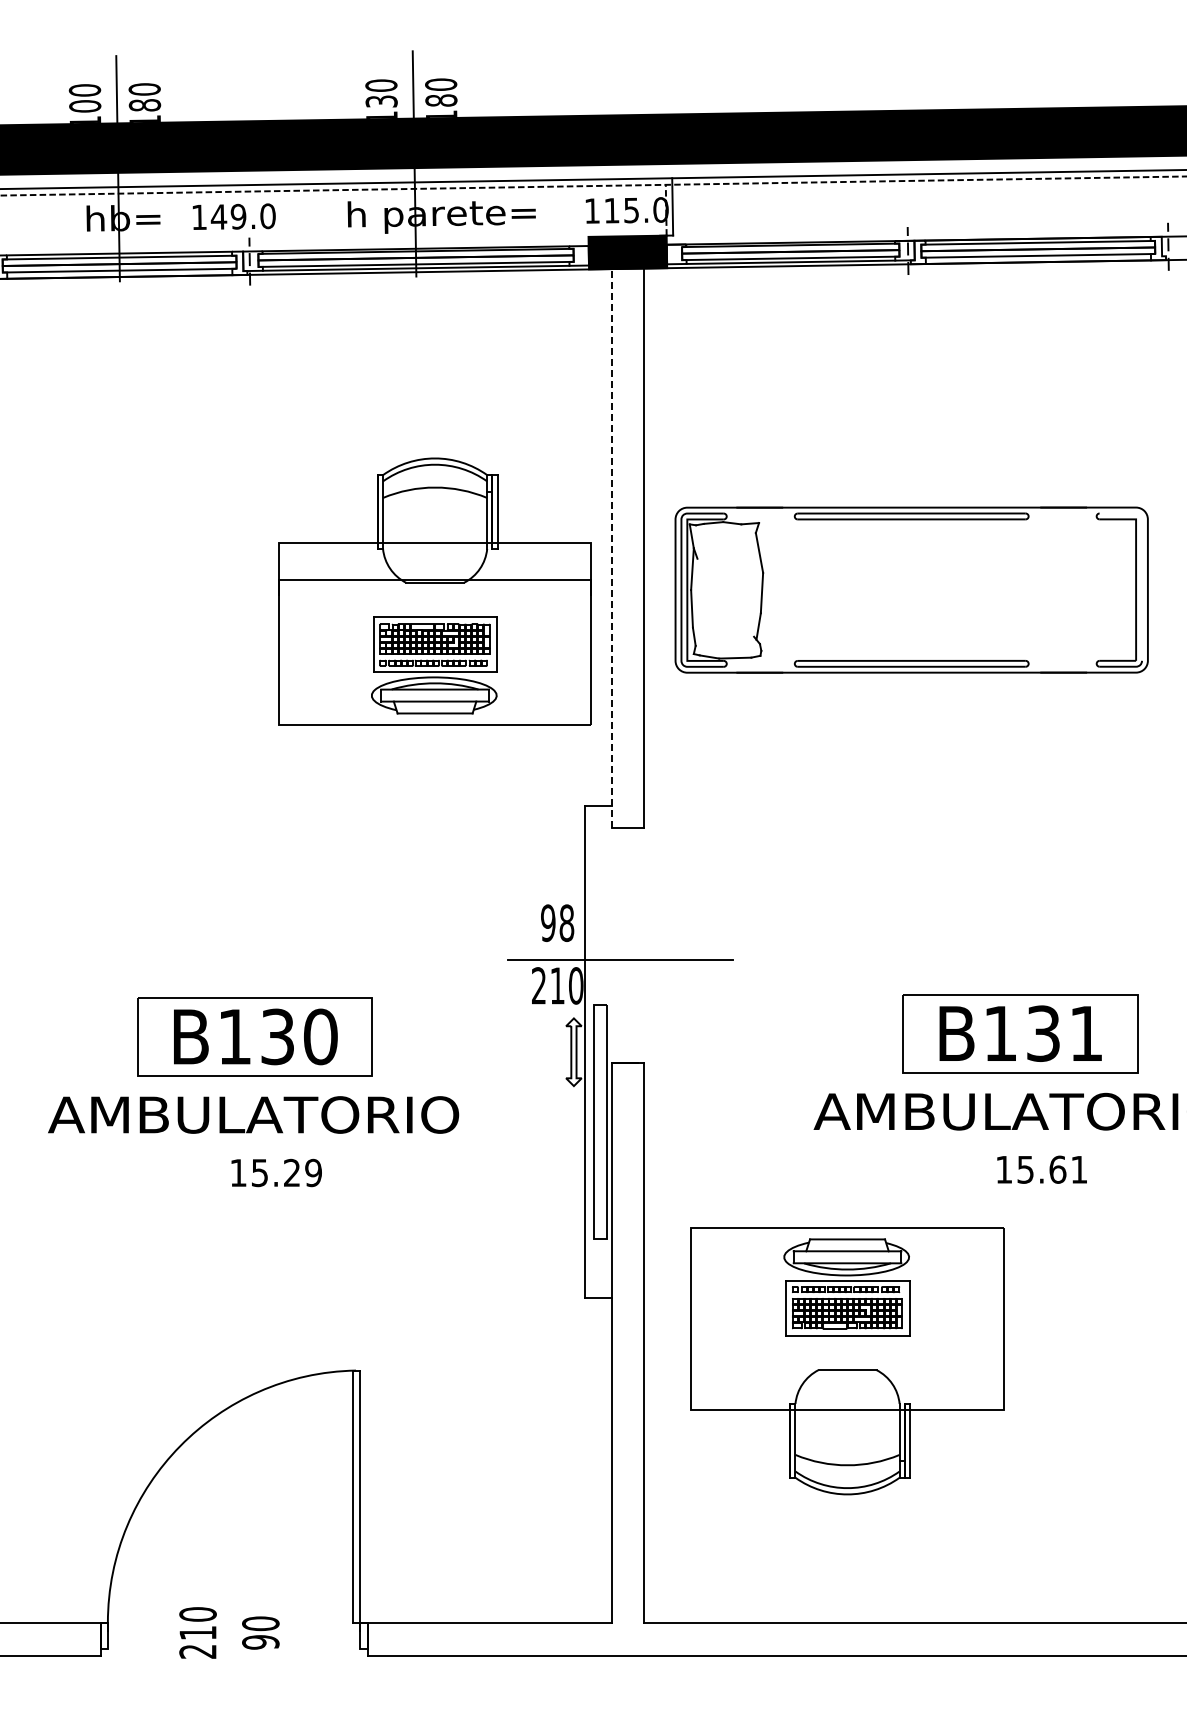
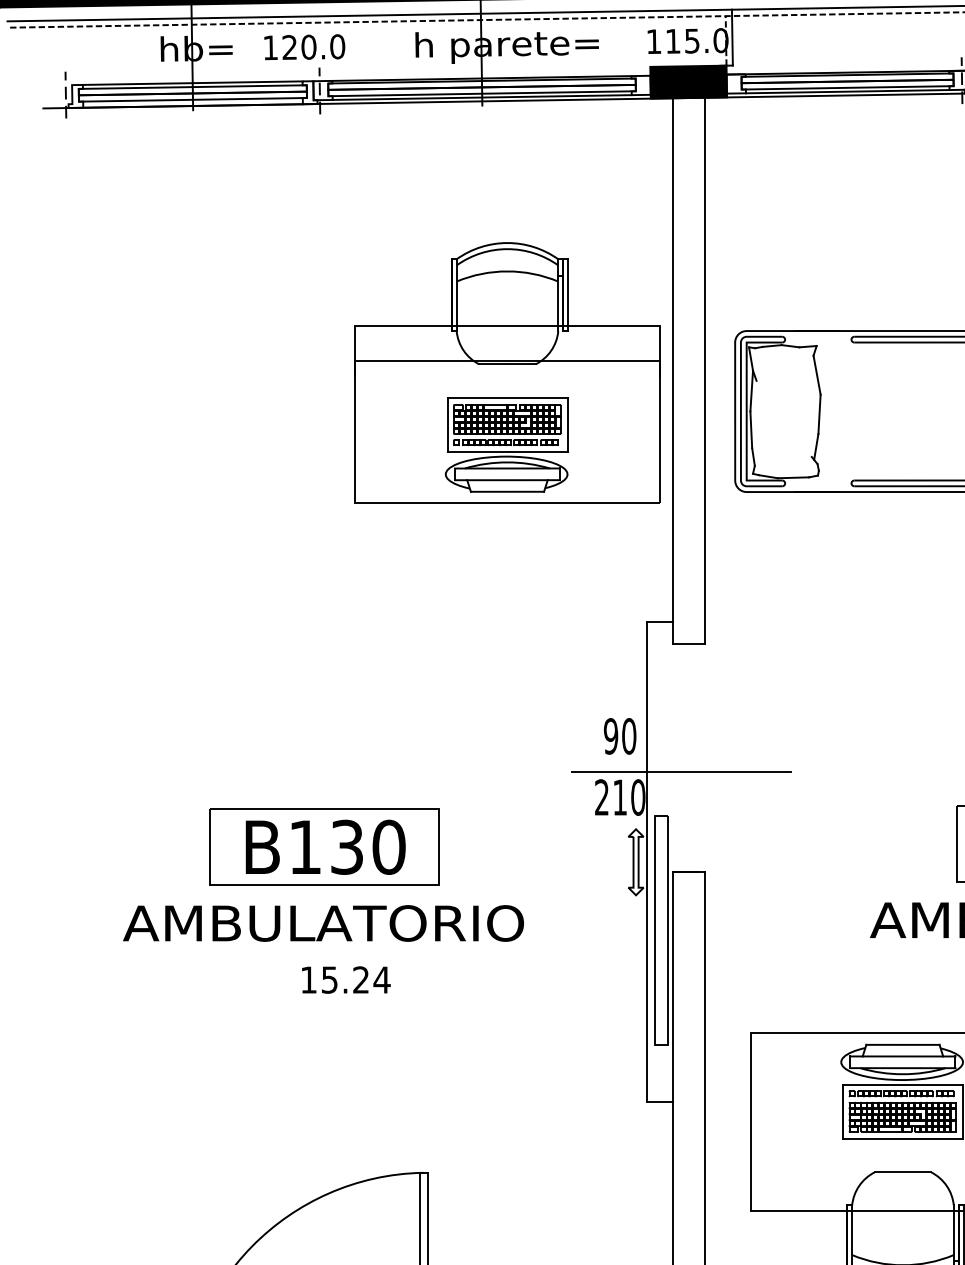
text: (228, 216) -> (299, 47), 149.0 -> 120.0
line: (611, 548) -> (672, 370), dashed -> solid
part: (434, 591) -> (506, 372), moved
text: (566, 922) -> (628, 735), 98 -> 90
text: (313, 1172) -> (382, 979), 15.29 -> 15.24

